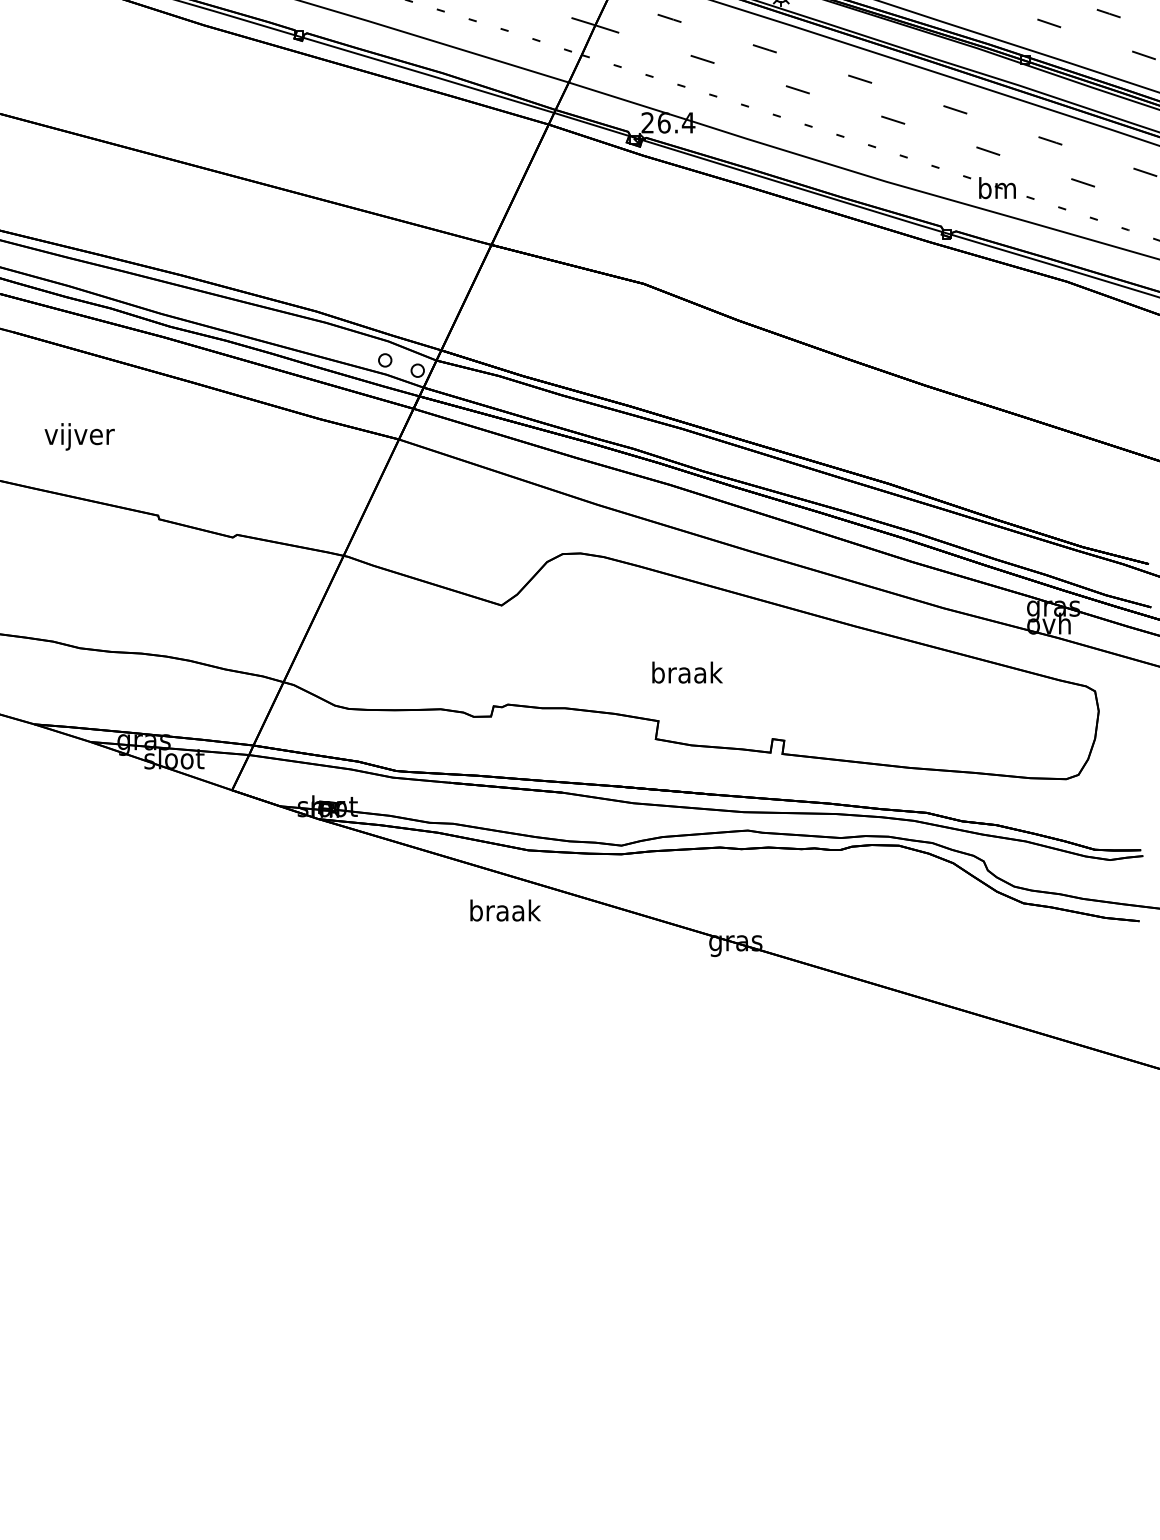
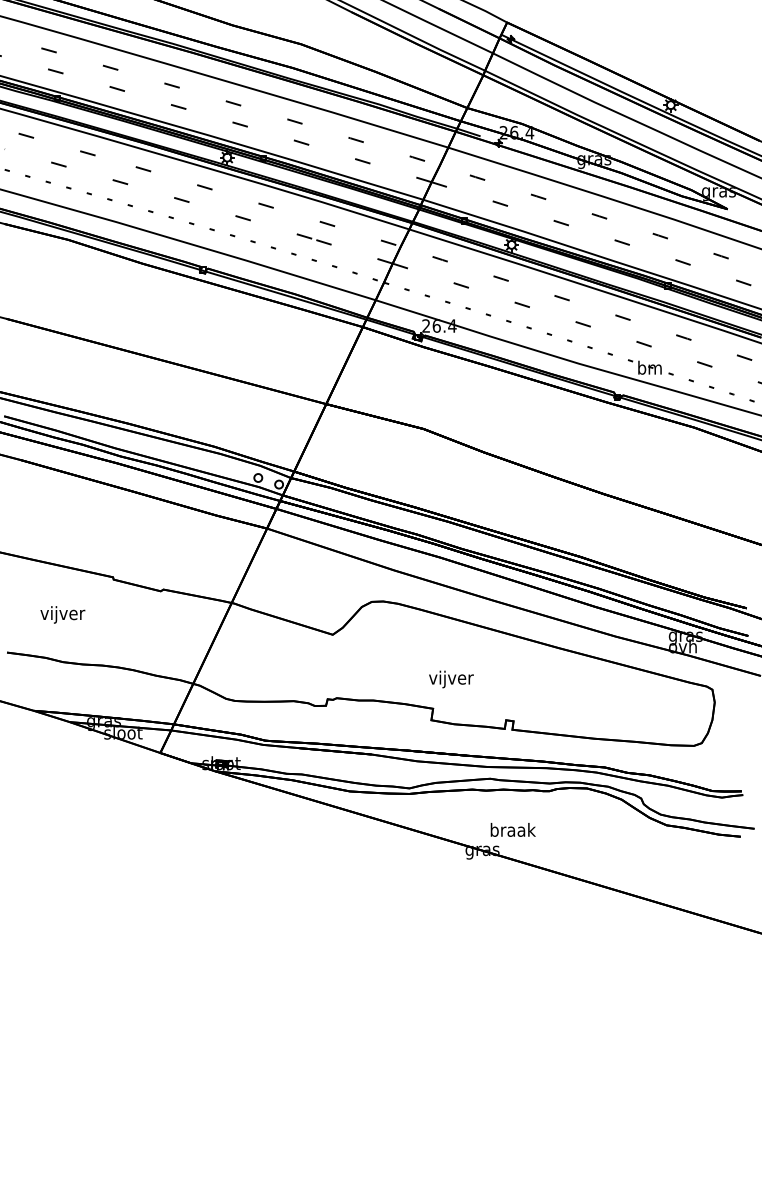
text: (79, 436) -> (62, 614), moved
text: (687, 675) -> (451, 679), braak -> vijver
text: (504, 909) -> (512, 829), moved

